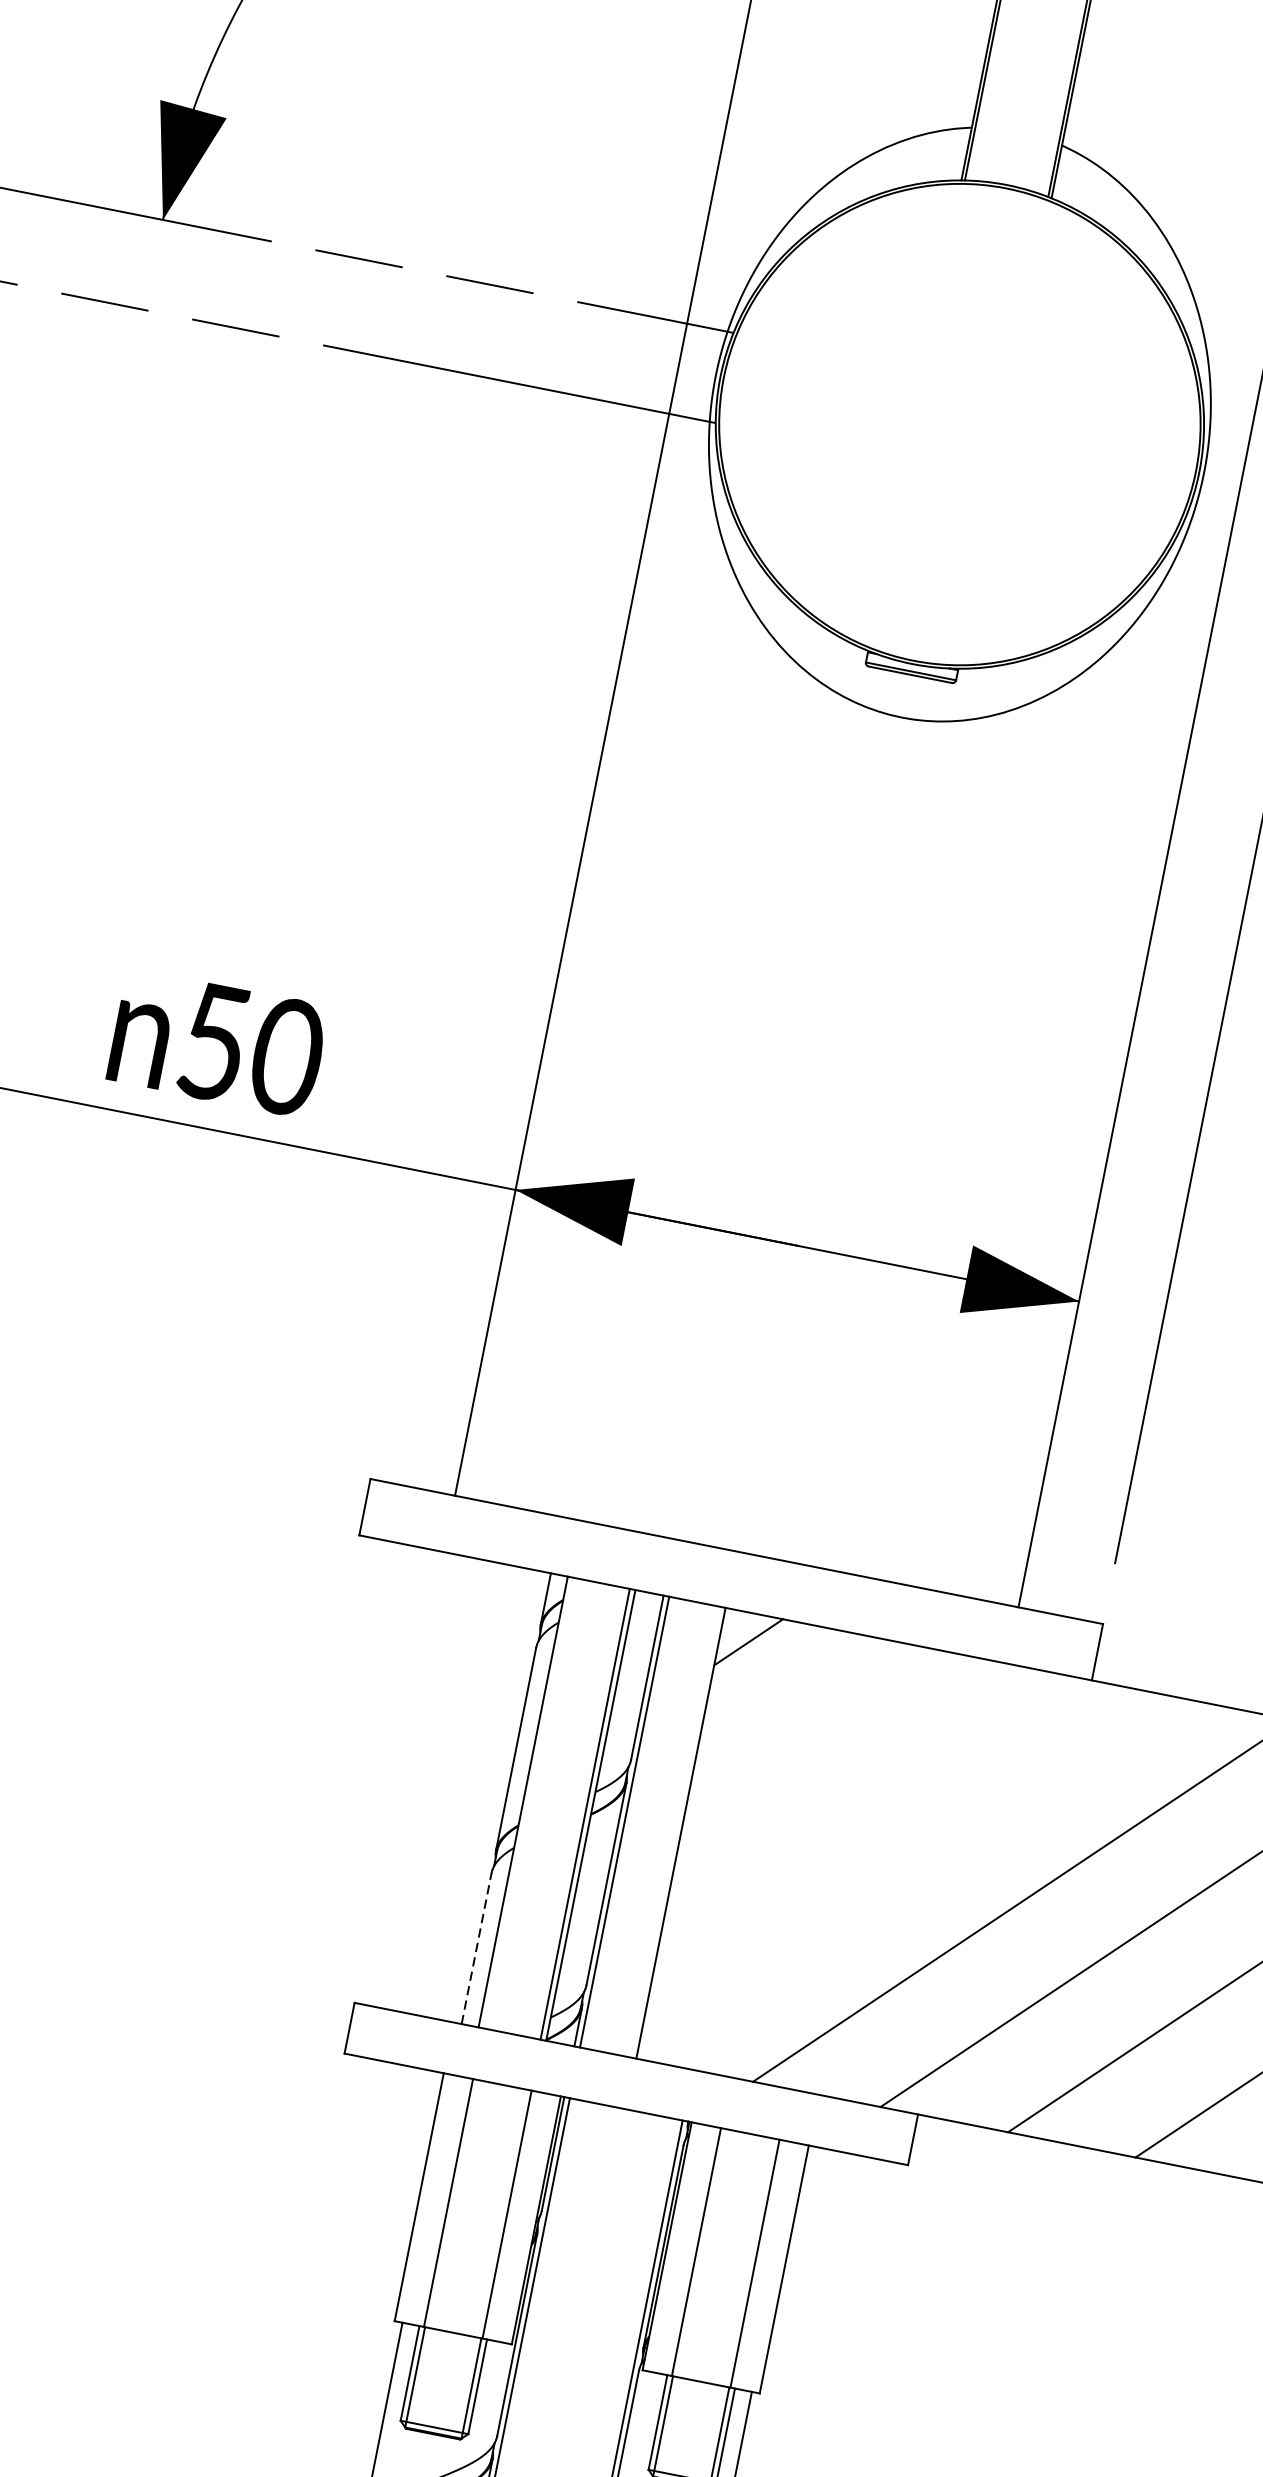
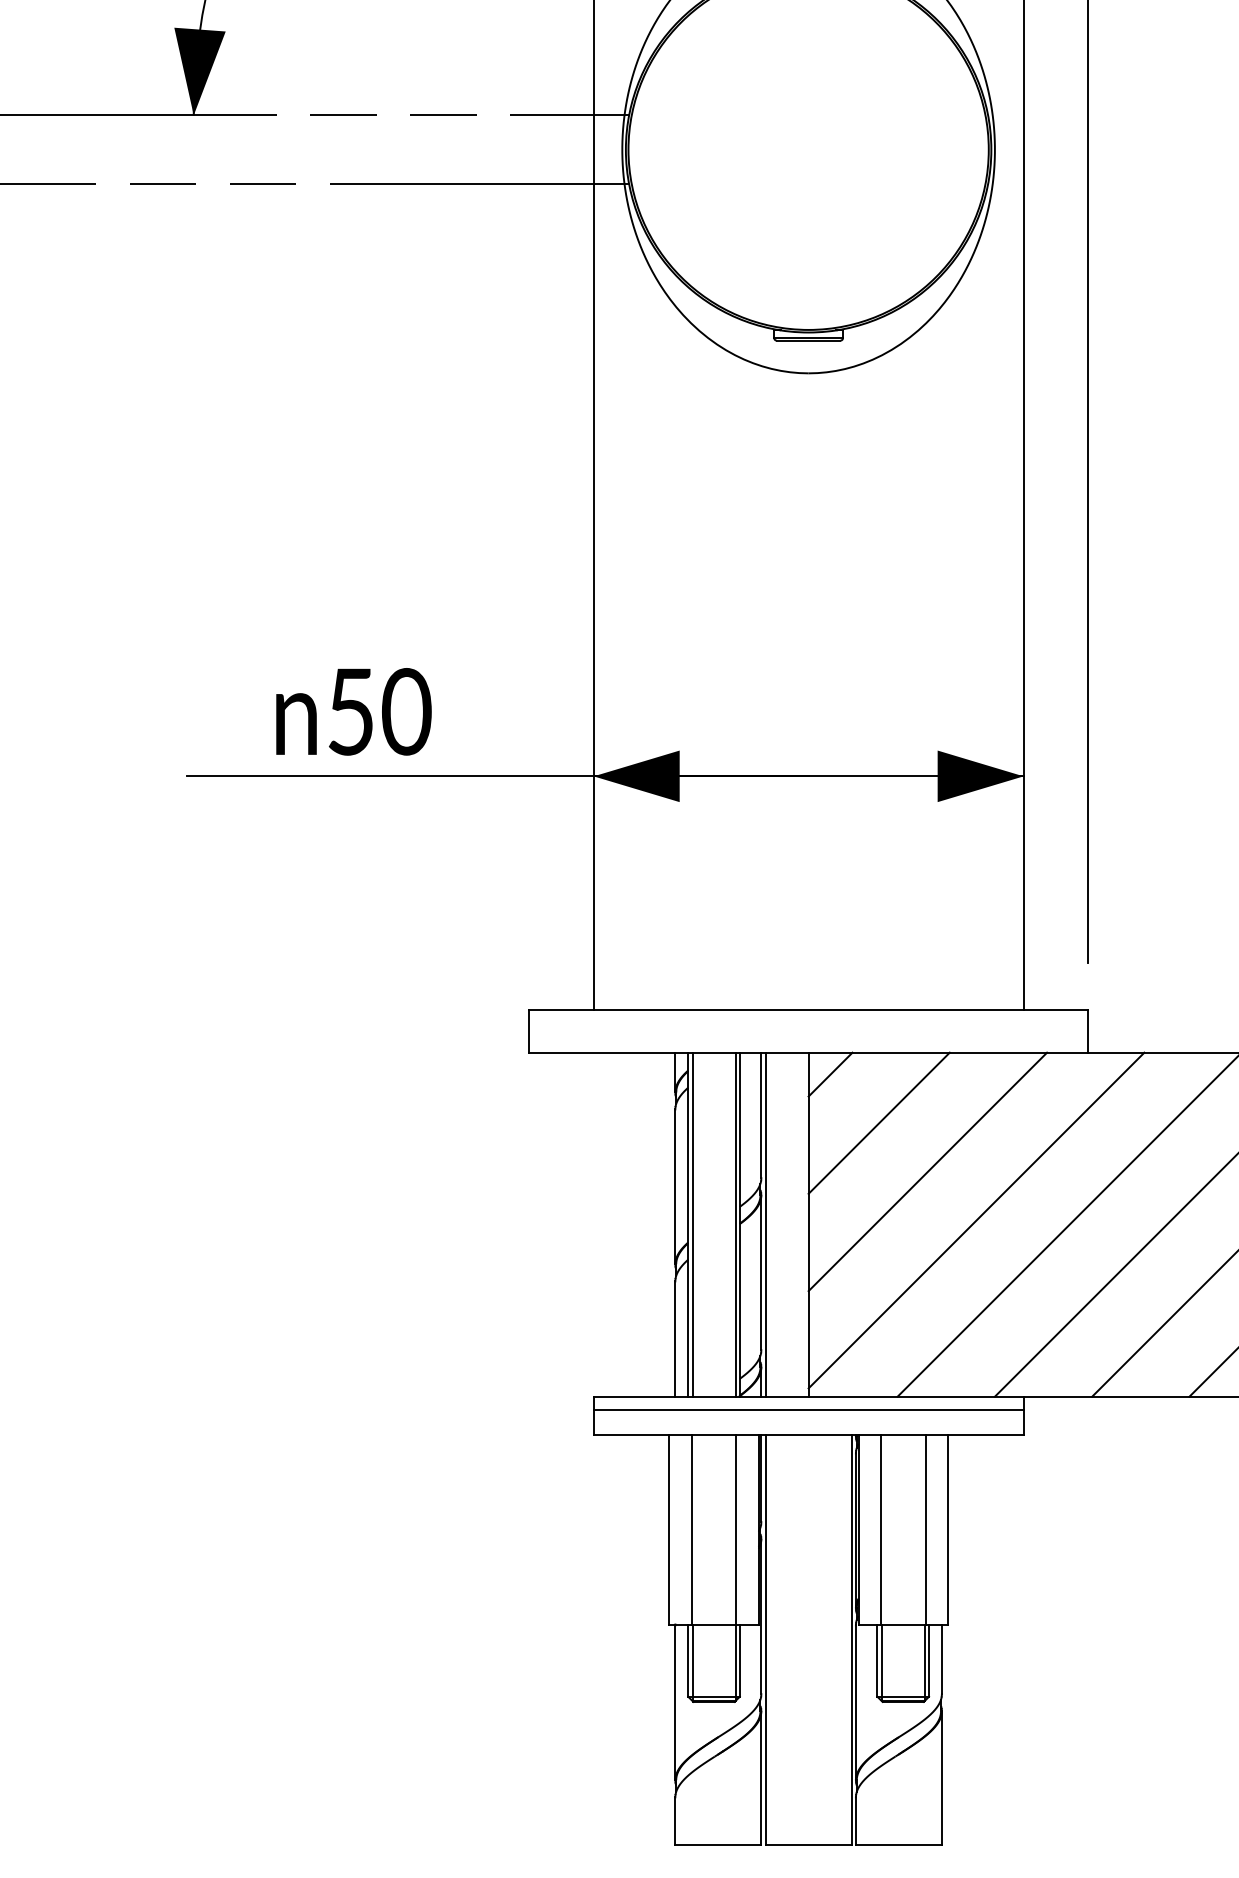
line: (799, 1717) -> (878, 1122), added
line: (850, 1794) -> (927, 1171), added
line: (528, 1802) -> (692, 1224), added
line: (902, 1871) -> (976, 1220), added
line: (476, 1949) -> (675, 1339), dashed -> solid
line: (632, 2075) -> (808, 1409), added

